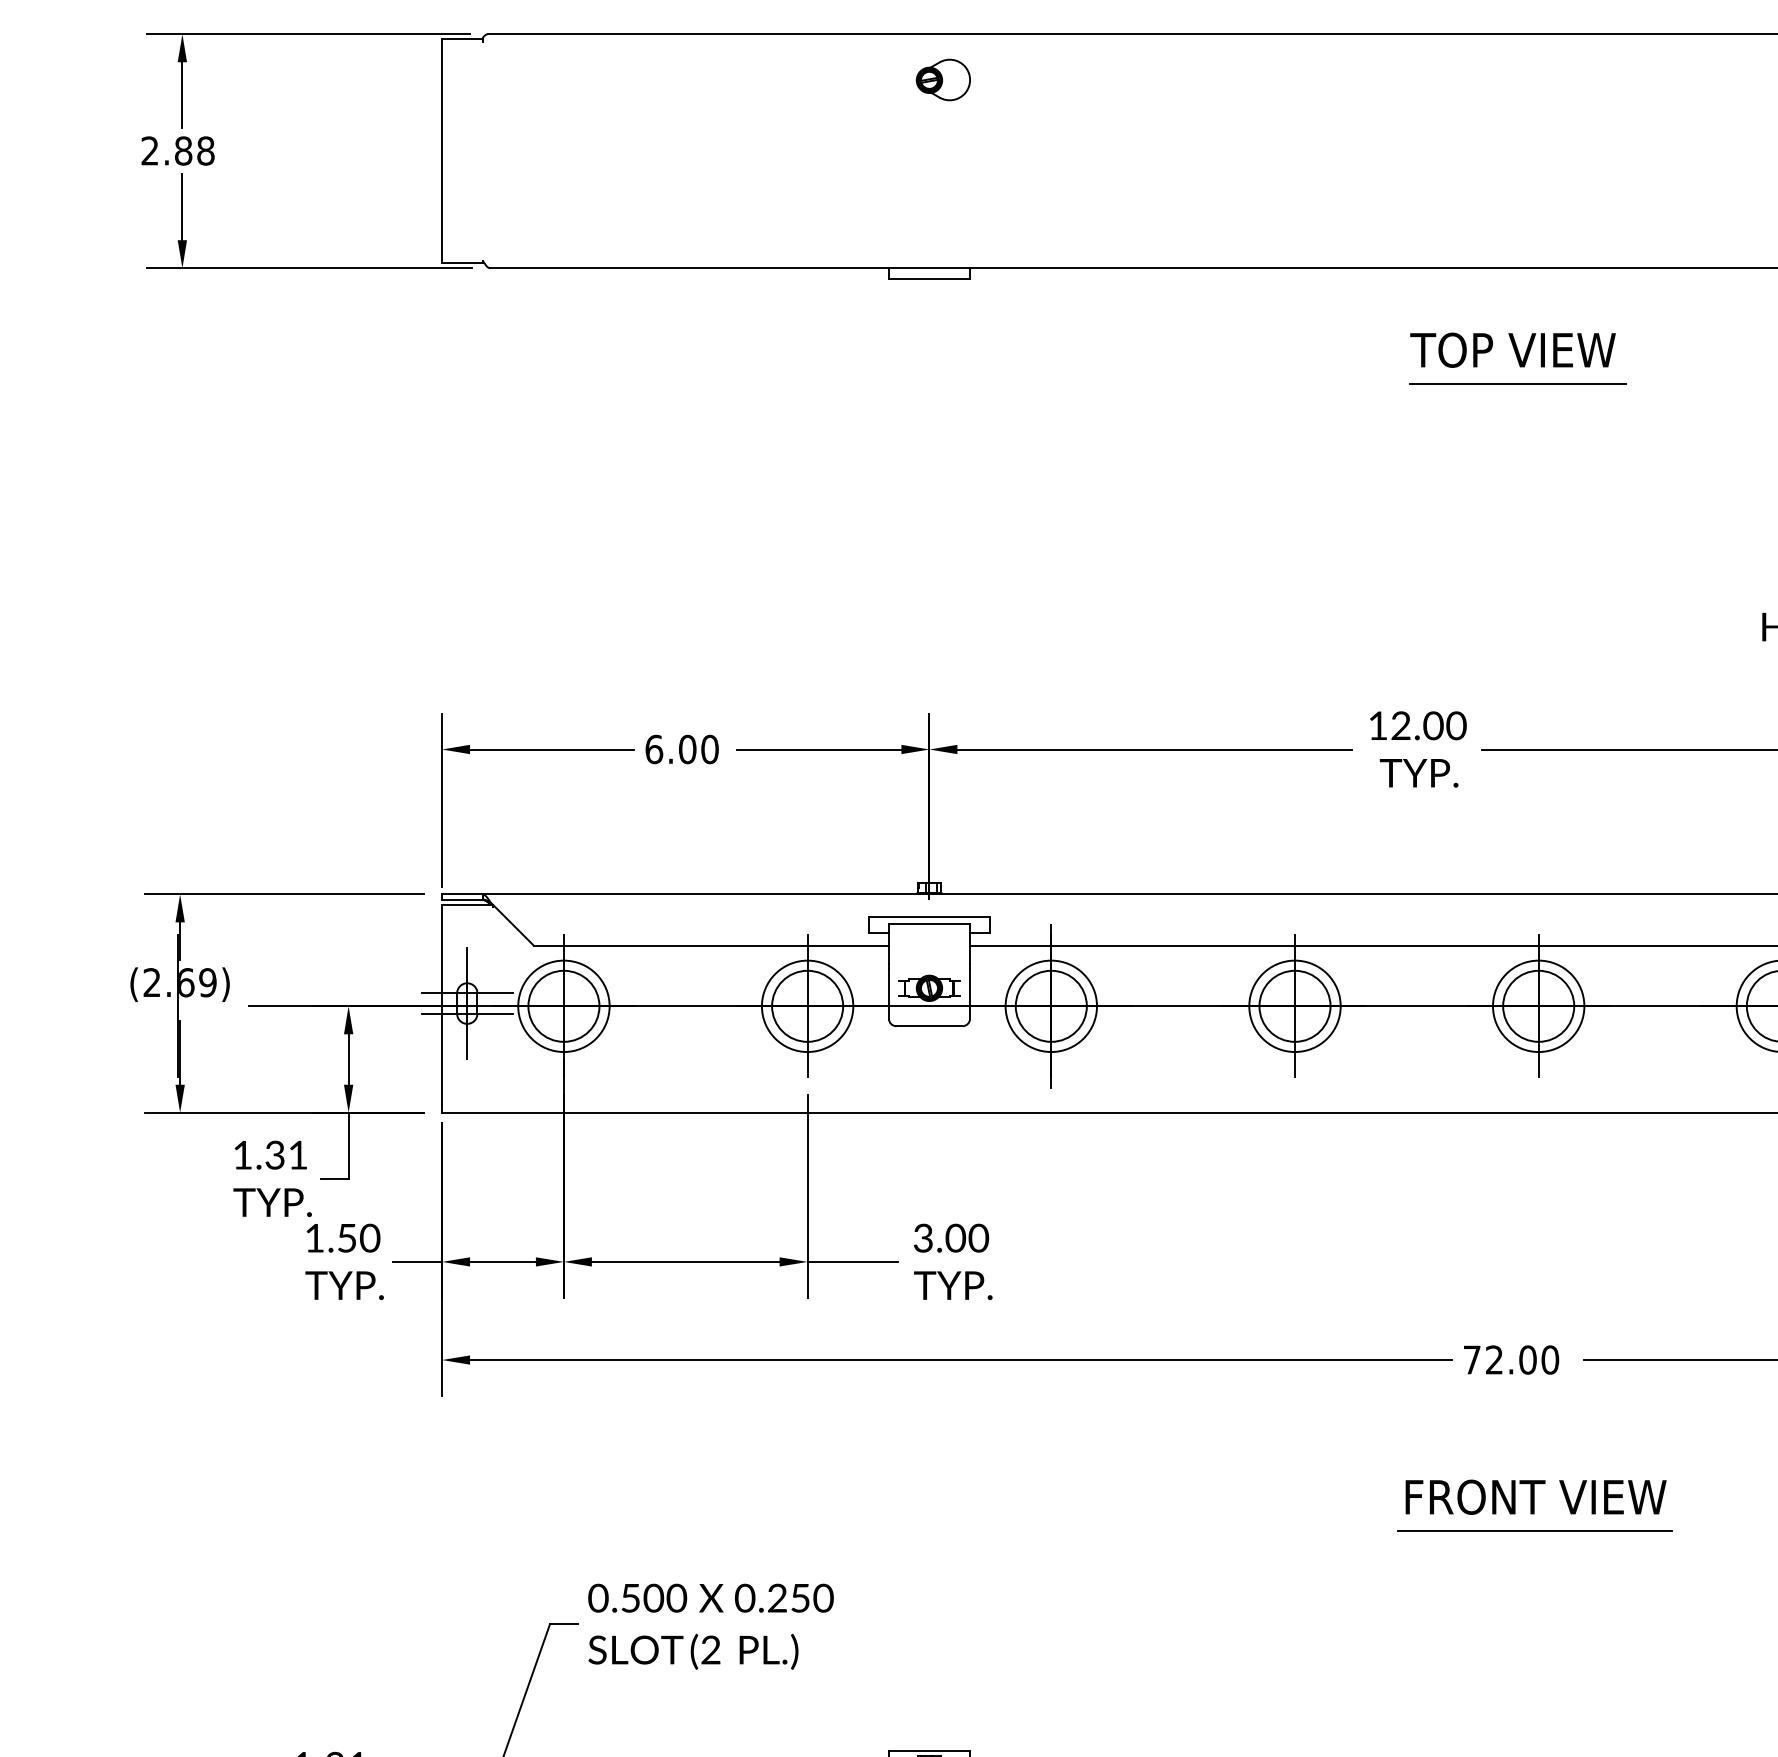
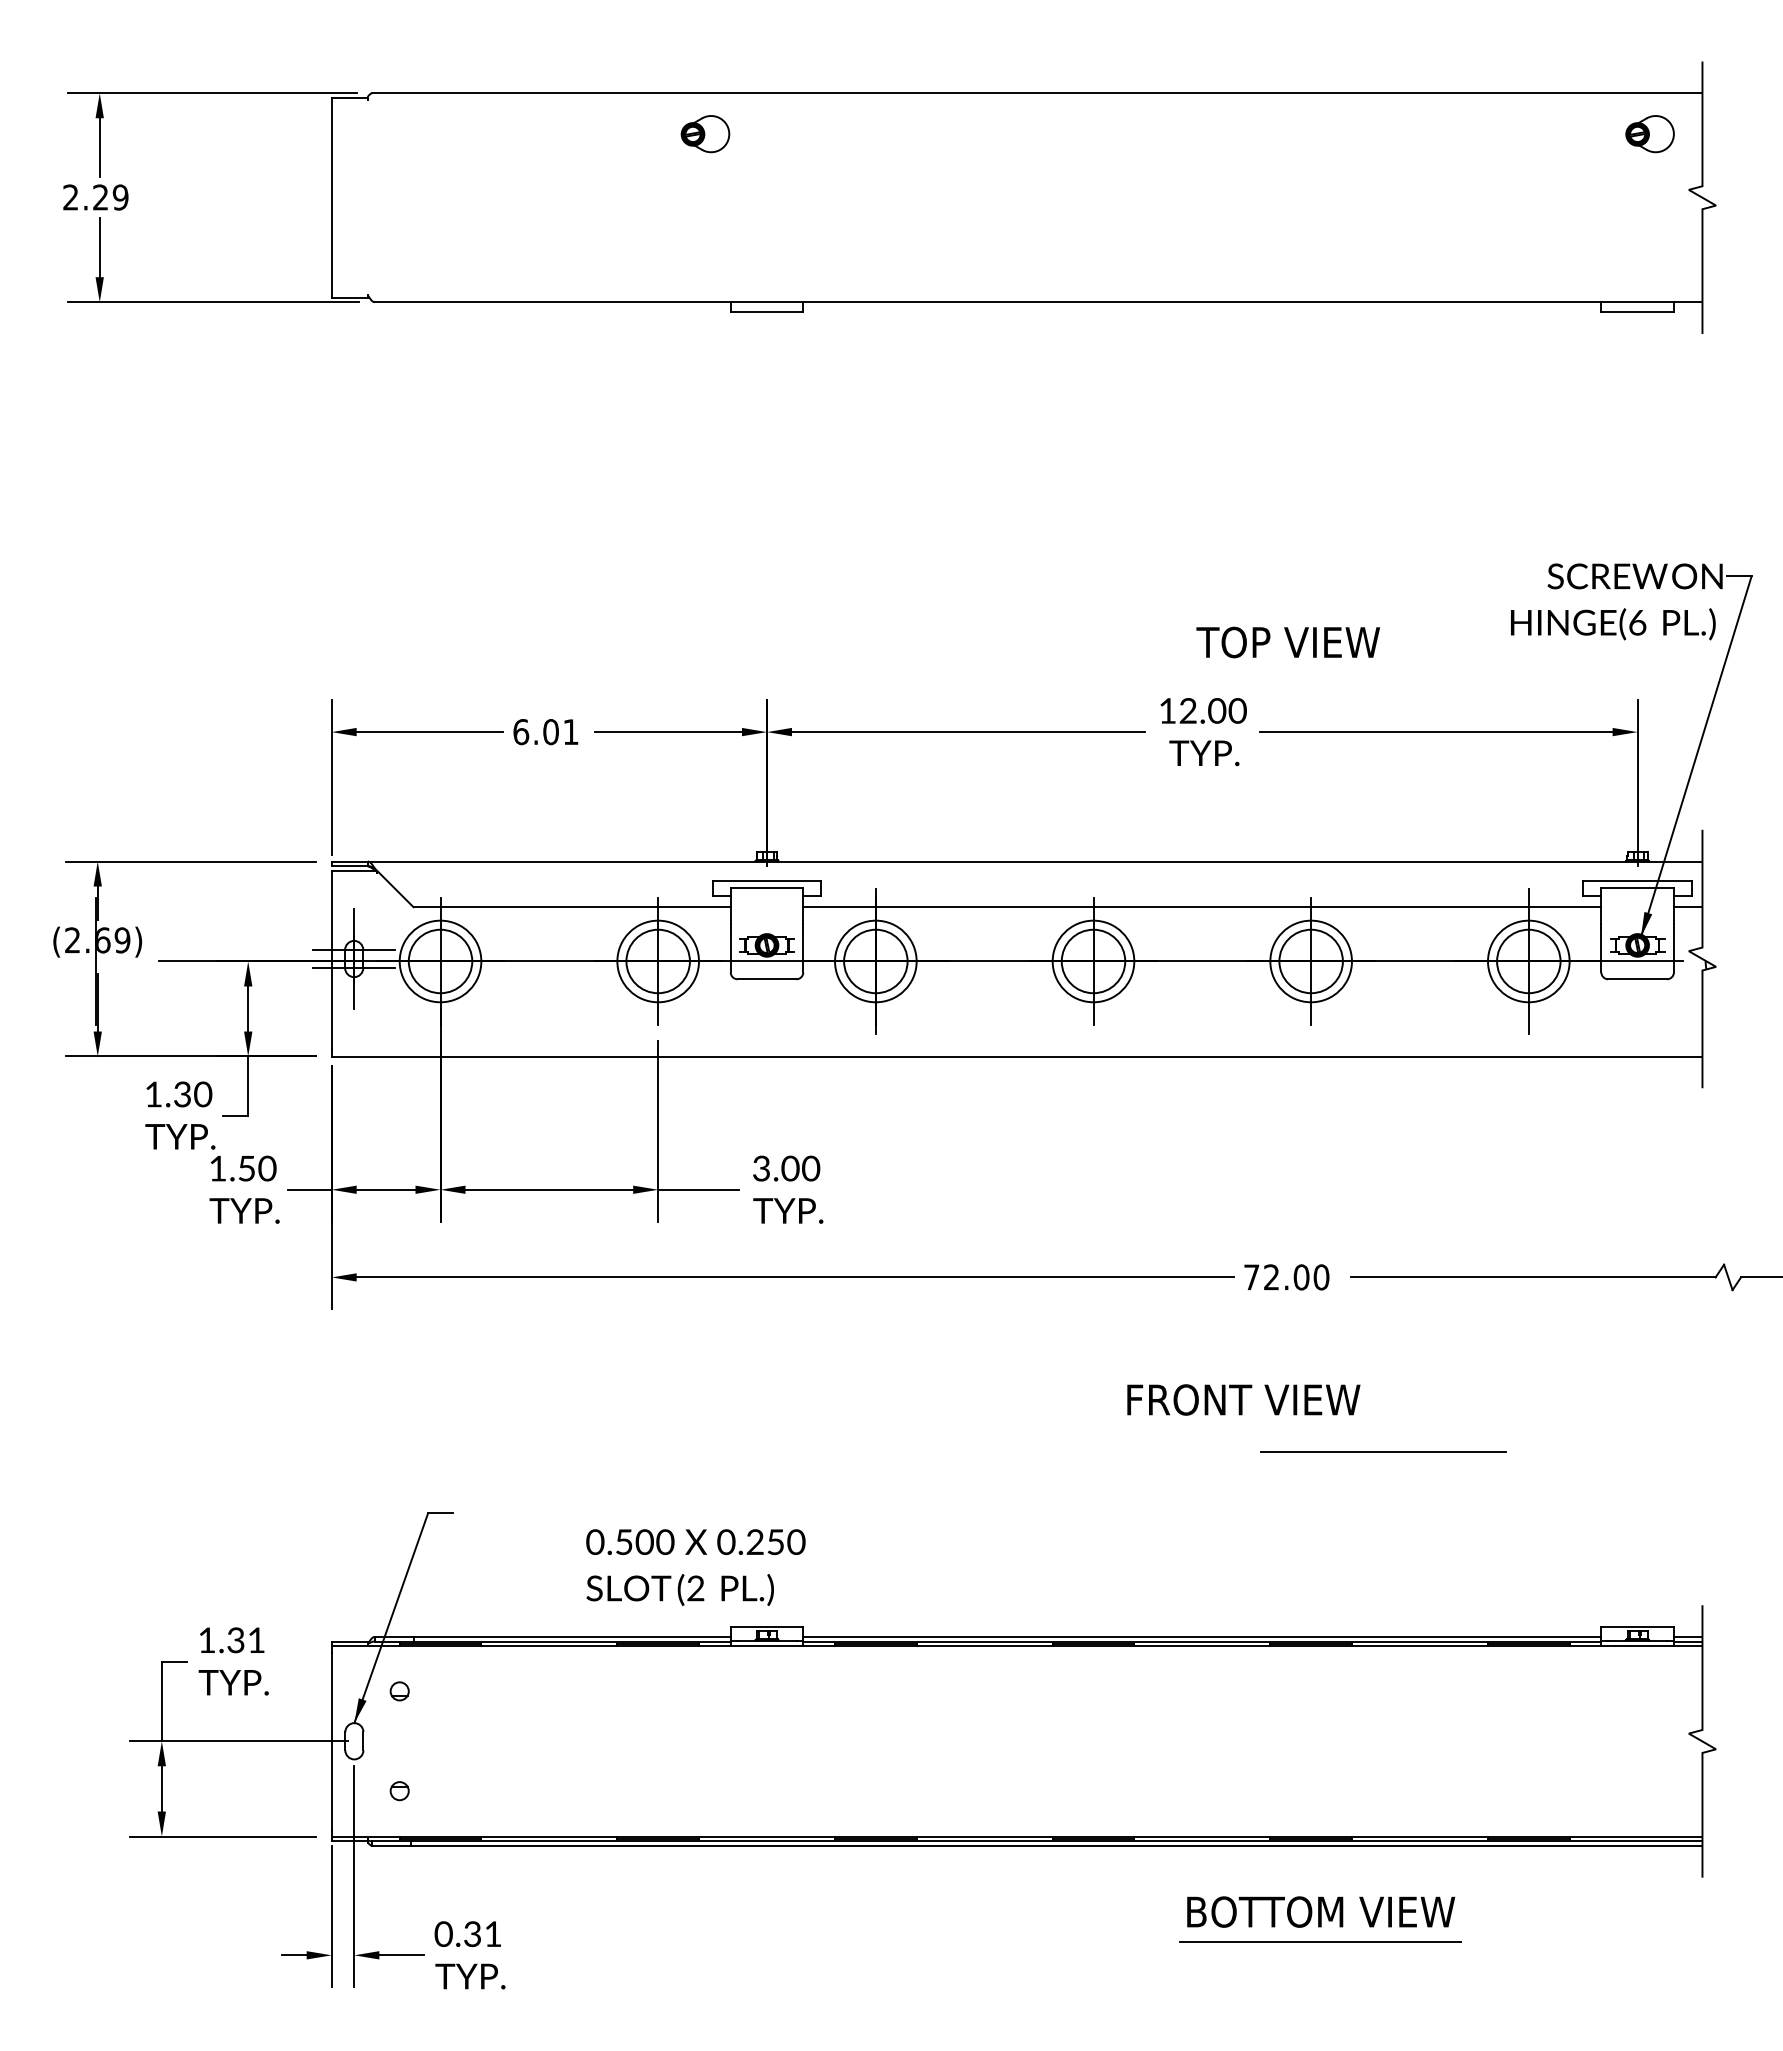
part: (943, 80) -> (705, 134), moved
text: (194, 150) -> (110, 197), 2.88 -> 2.29
text: (1512, 350) -> (1287, 642), moved
line: (1517, 383) -> (1292, 405), removed
text: (709, 749) -> (570, 732), 6.00 -> 6.01
text: (298, 1155) -> (203, 1094), 1.31 -> 1.30
text: (1535, 1496) -> (1243, 1399), moved
line: (1535, 1530) -> (1383, 1451), moved
text: (710, 1626) -> (695, 1567), moved

